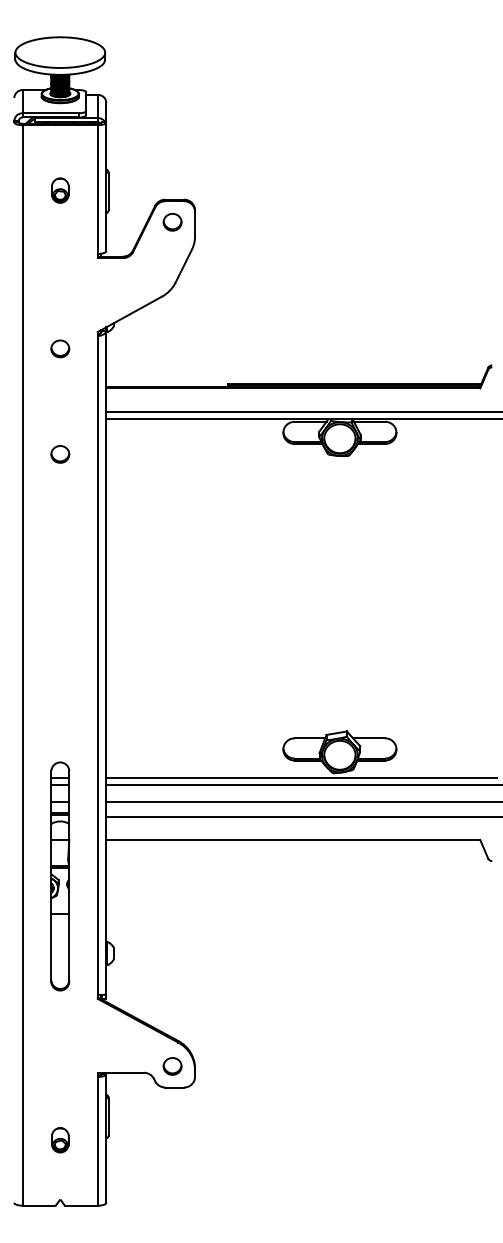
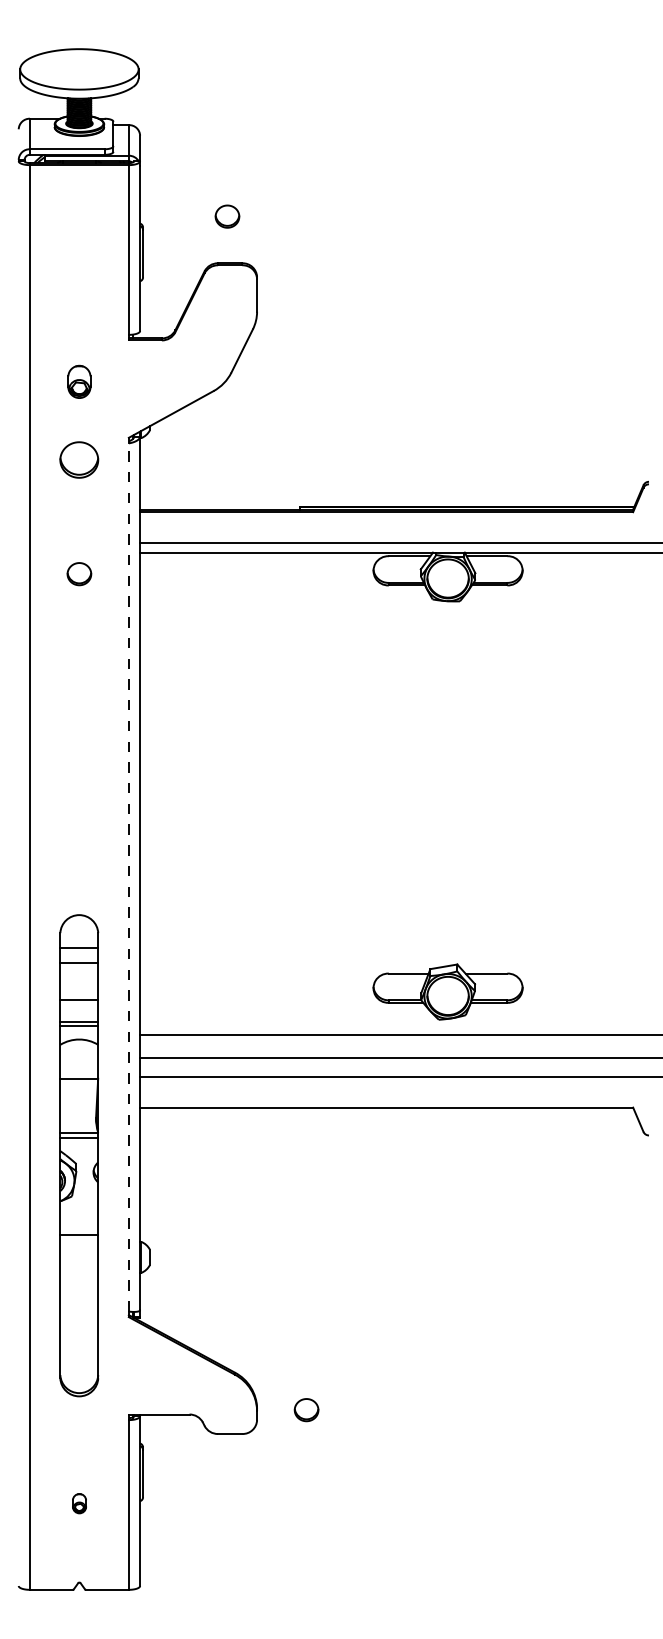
part: (60, 190) -> (79, 381), moved
part: (172, 222) -> (227, 216), moved
part: (60, 348) -> (79, 459), size x1.6
part: (60, 454) -> (79, 574), moved
line: (97, 664) -> (128, 876), solid -> dashed
line: (301, 778) -> (397, 1026), removed
part: (60, 876) -> (79, 1155), size x1.6
part: (172, 1066) -> (306, 1410), moved
part: (60, 1140) -> (79, 1503), size x0.6

